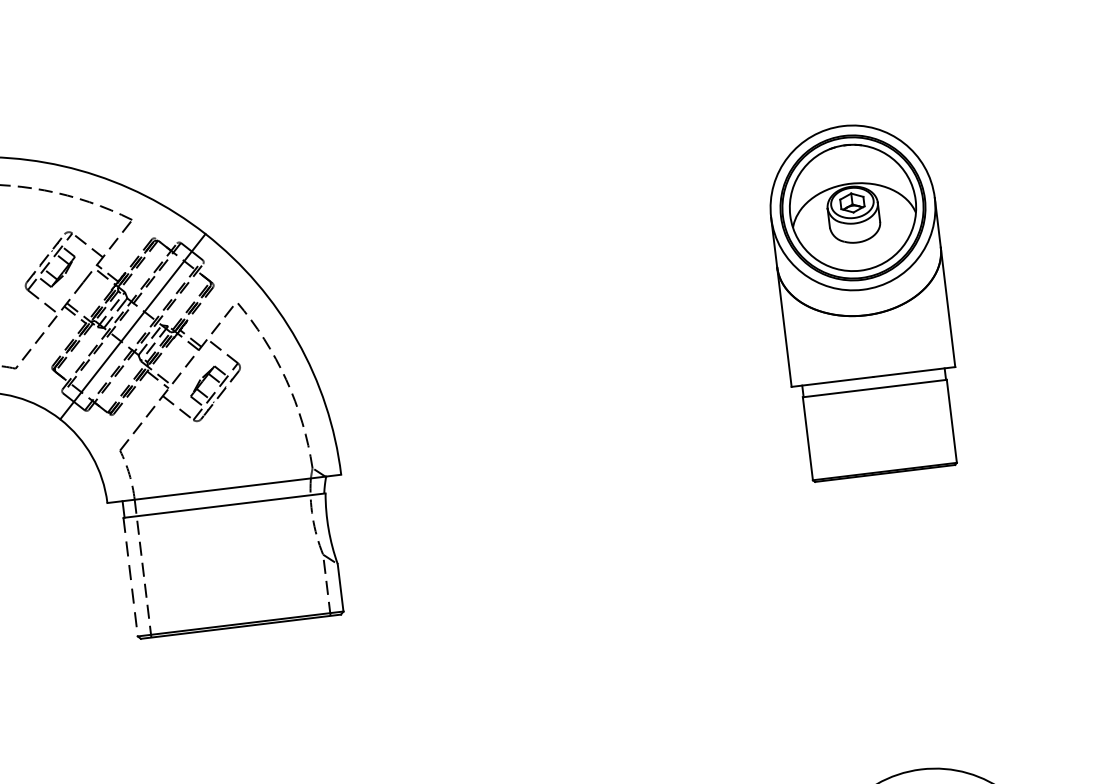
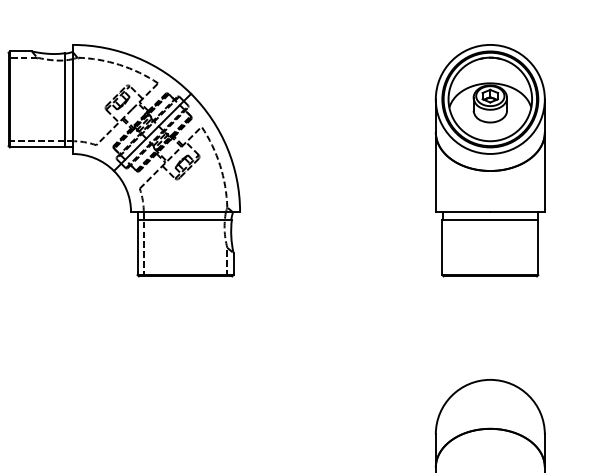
part: (862, 299) -> (489, 160), size x1.43
line: (130, 577) -> (137, 247), dashed -> solid

